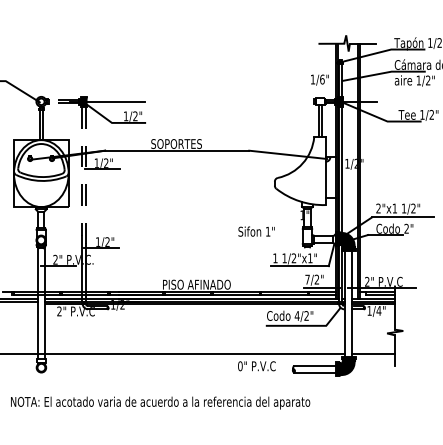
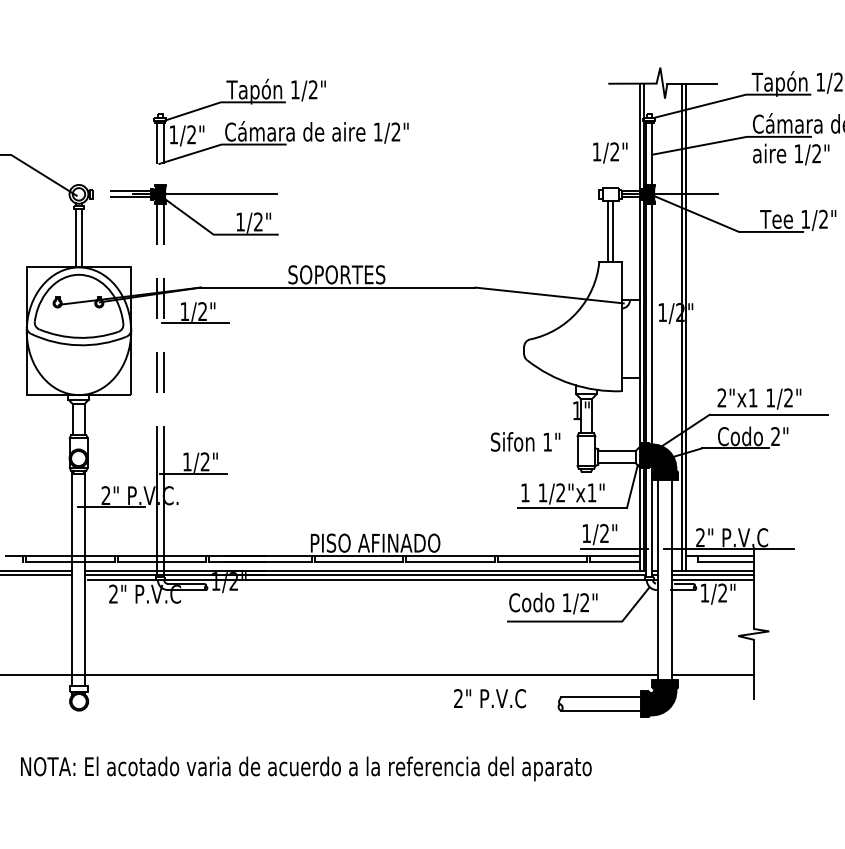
part: (147, 63) -> (281, 121), added
text: (322, 79) -> (615, 151), 1/6" -> 1/2"
text: (256, 231) -> (525, 441), moved
text: (307, 279) -> (586, 533), 7/2" -> 1/2"
text: (378, 310) -> (721, 592), 1/4" -> 1/2"
text: (296, 315) -> (565, 601), 4/2" -> 1/2"
text: (240, 366) -> (458, 699), 0" -> 2"

